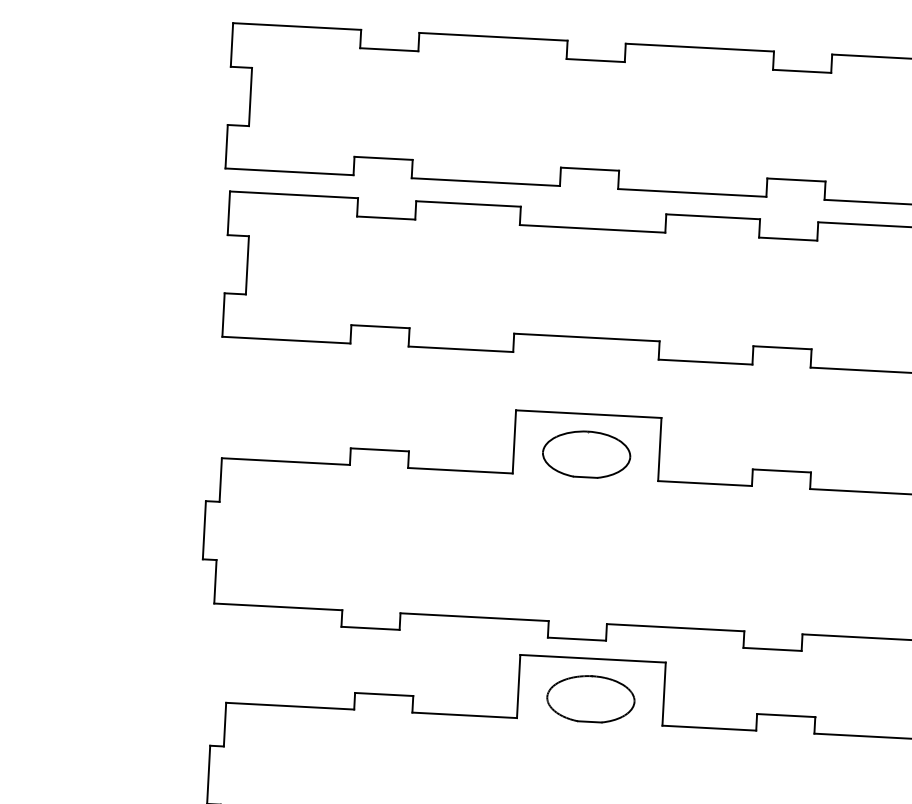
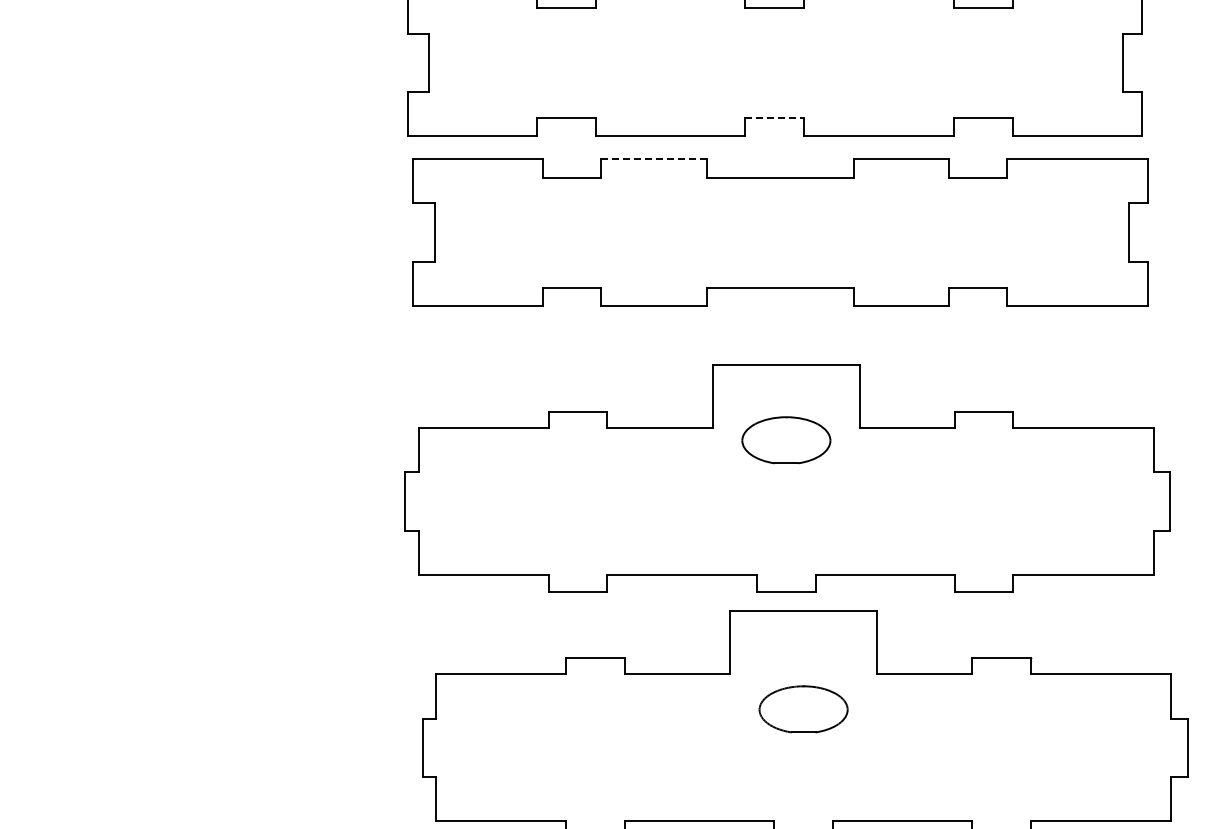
line: (590, 168) -> (775, 117), solid -> dashed
line: (468, 204) -> (654, 159), solid -> dashed
part: (586, 454) -> (786, 440), moved
part: (590, 699) -> (803, 709), moved

